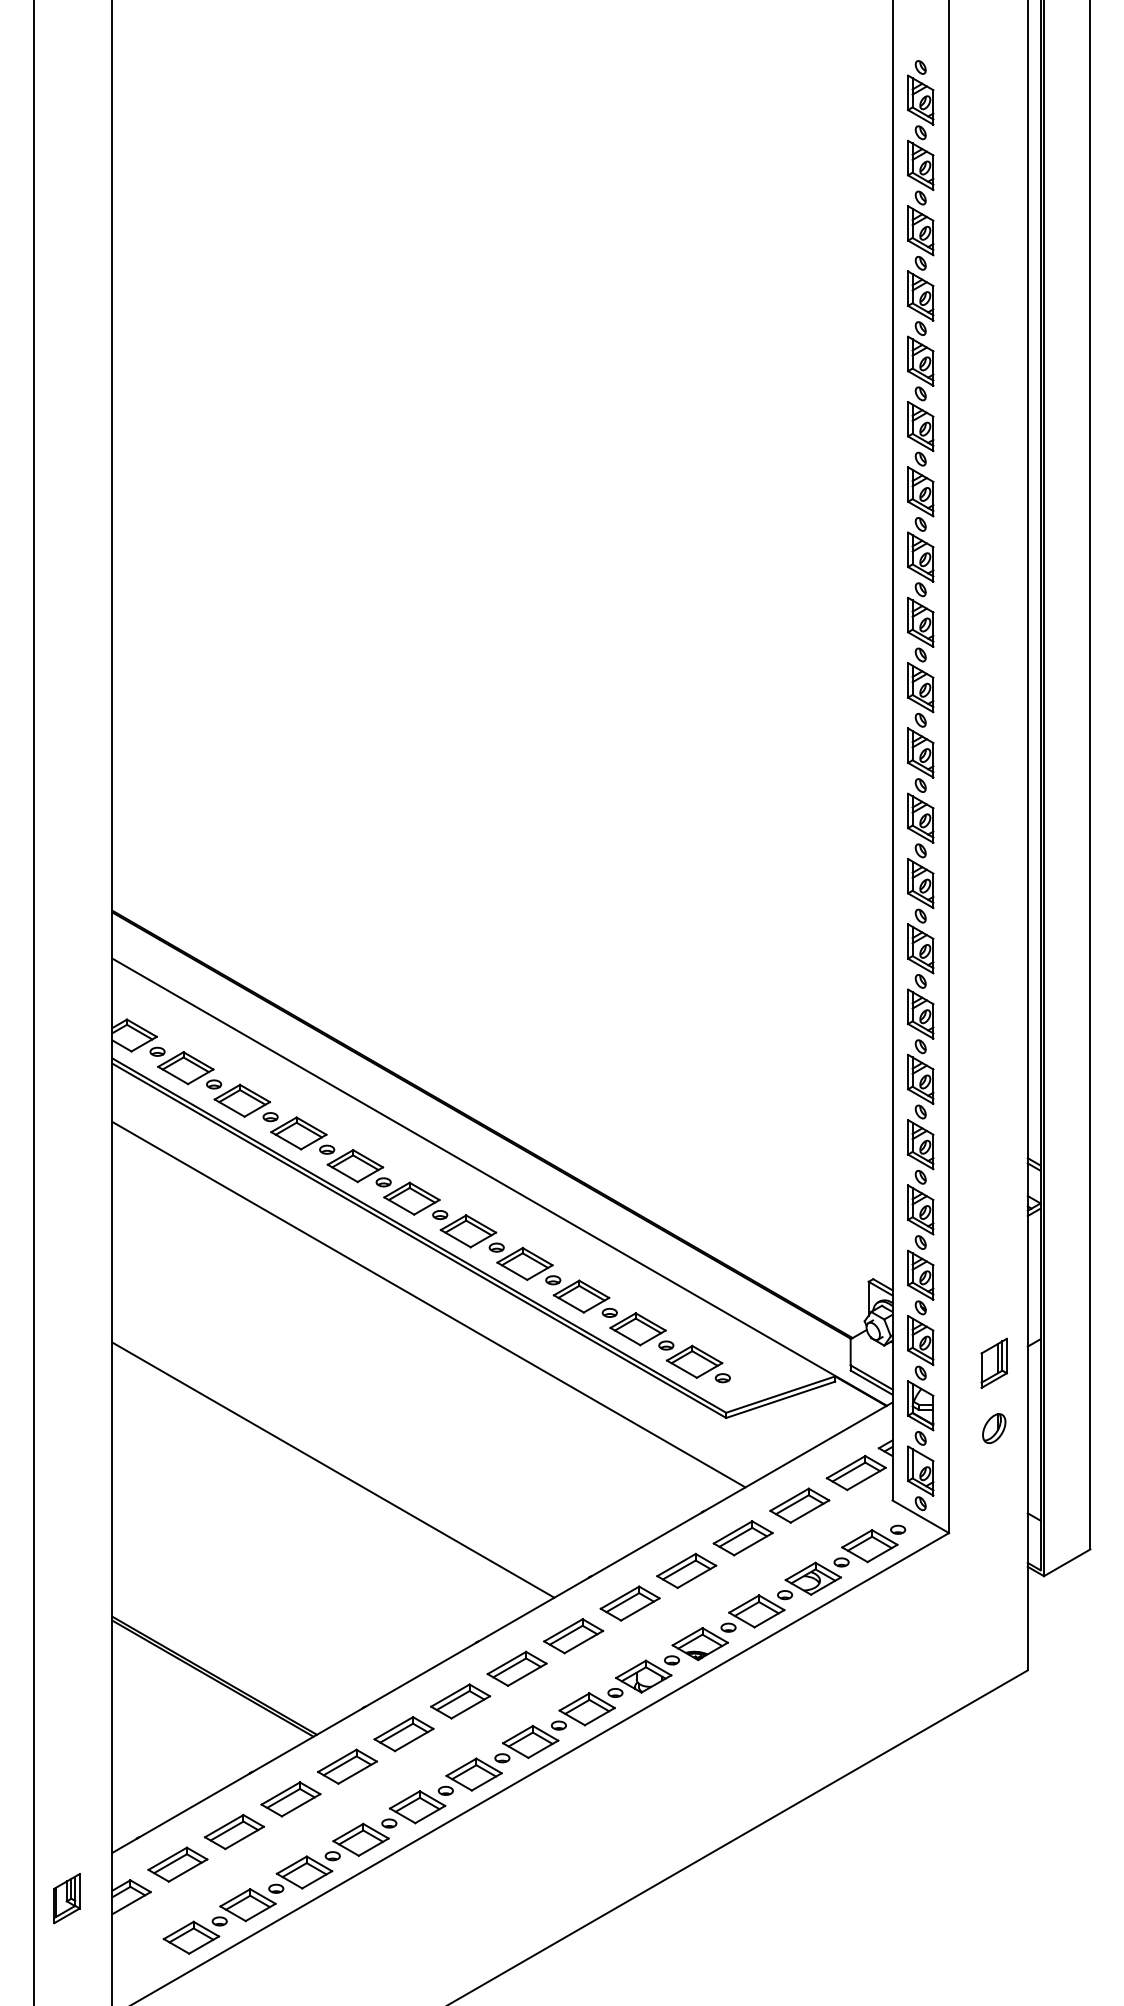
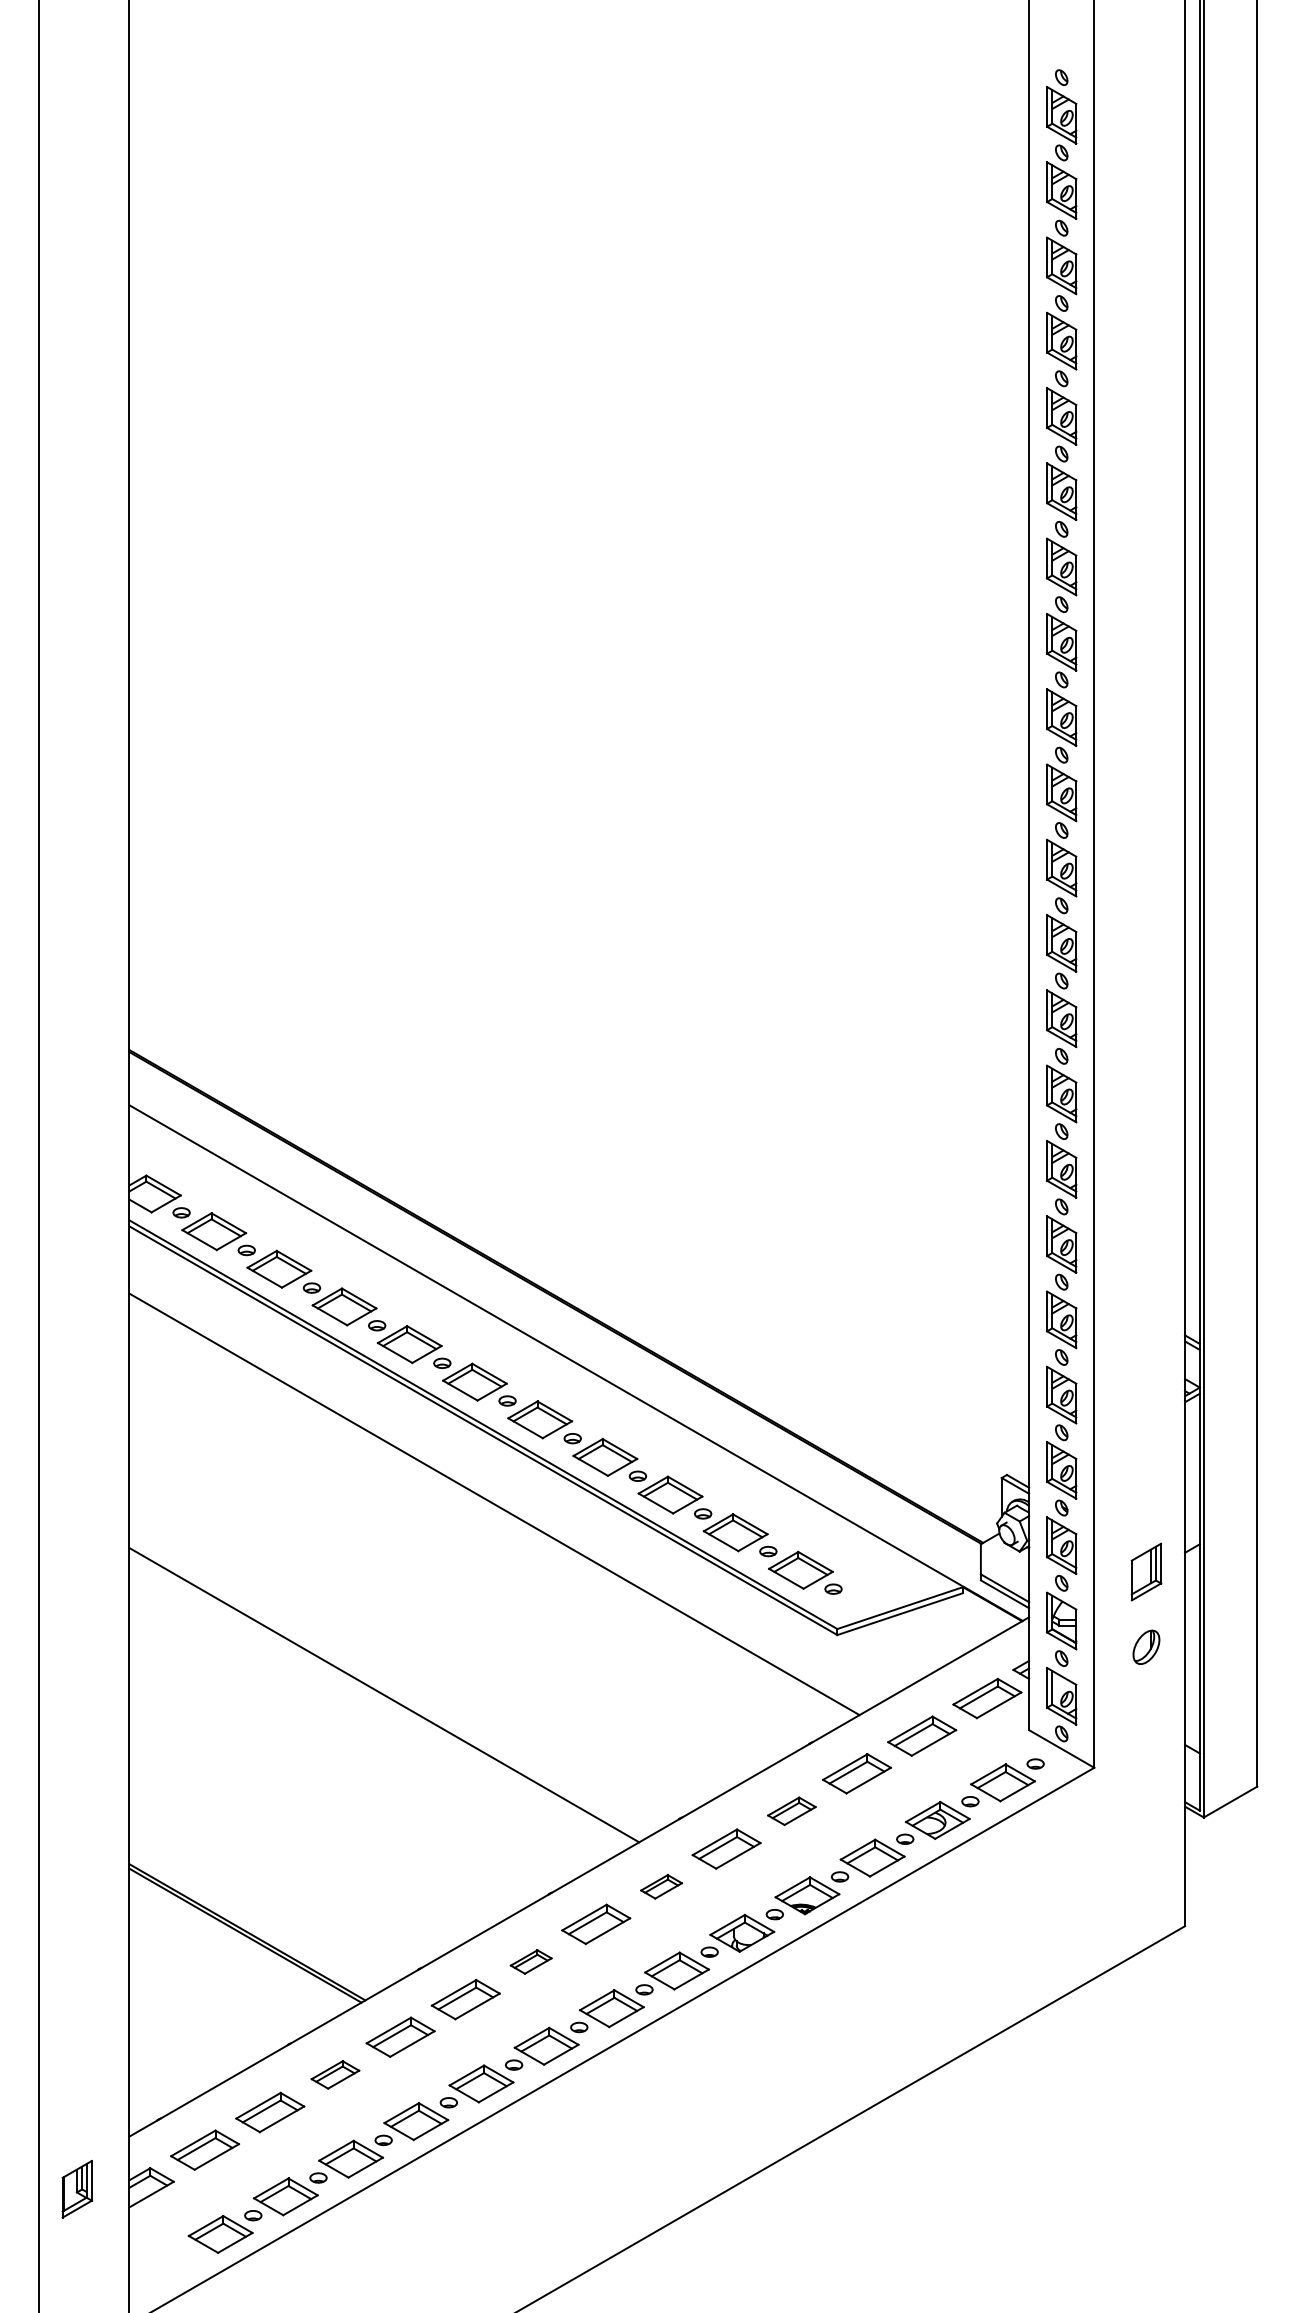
part: (686, 1570) -> (791, 1810), size x0.7
part: (573, 1636) -> (661, 1887), size x0.6
part: (460, 1701) -> (530, 1962), size x0.6
part: (290, 1799) -> (334, 2075), size x0.7

